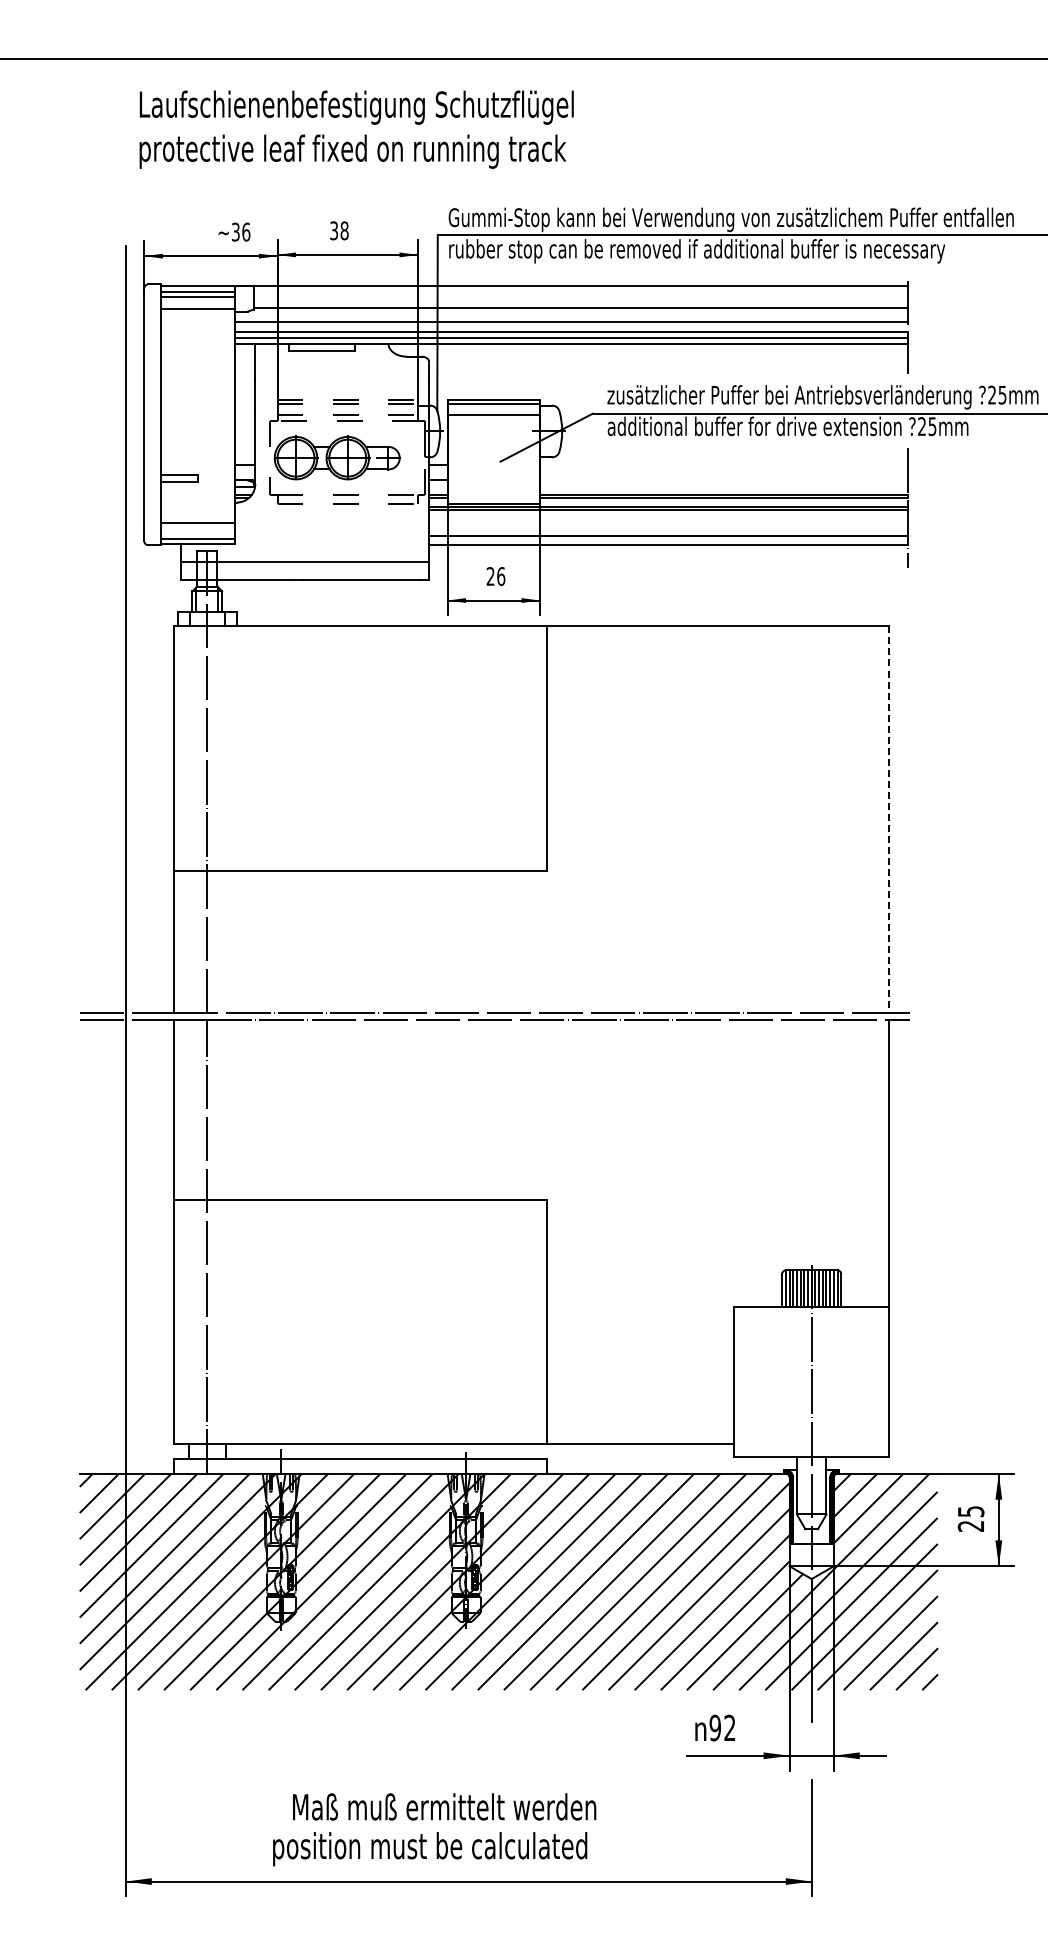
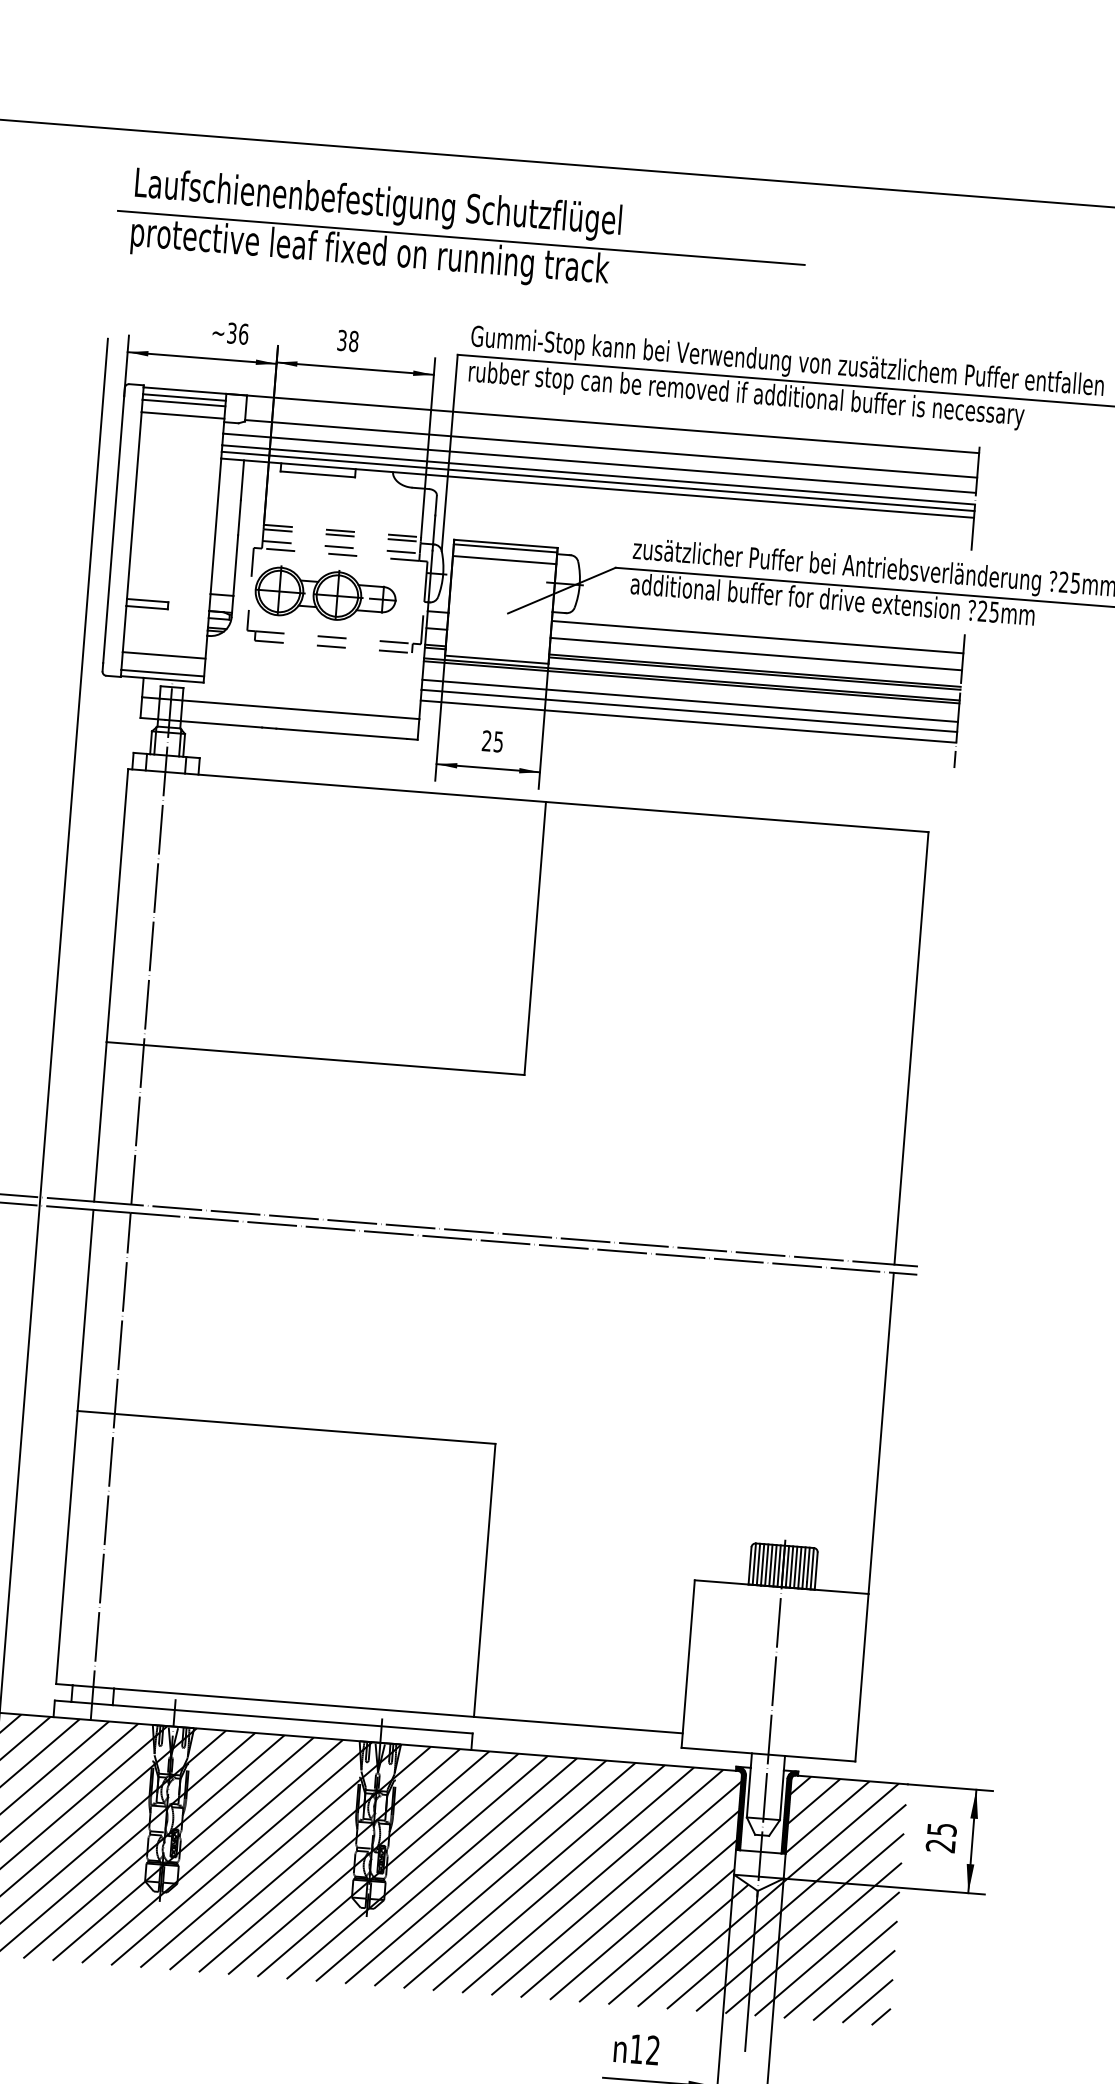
line: (432, 131) -> (460, 238), added
line: (723, 465) -> (757, 637), added
line: (723, 480) -> (755, 654), added
line: (668, 526) -> (690, 700), added
text: (501, 576) -> (498, 742), 26 -> 25
line: (889, 820) -> (911, 1049), dashed -> solid
text: (715, 1727) -> (637, 2048), 92 -> 12

